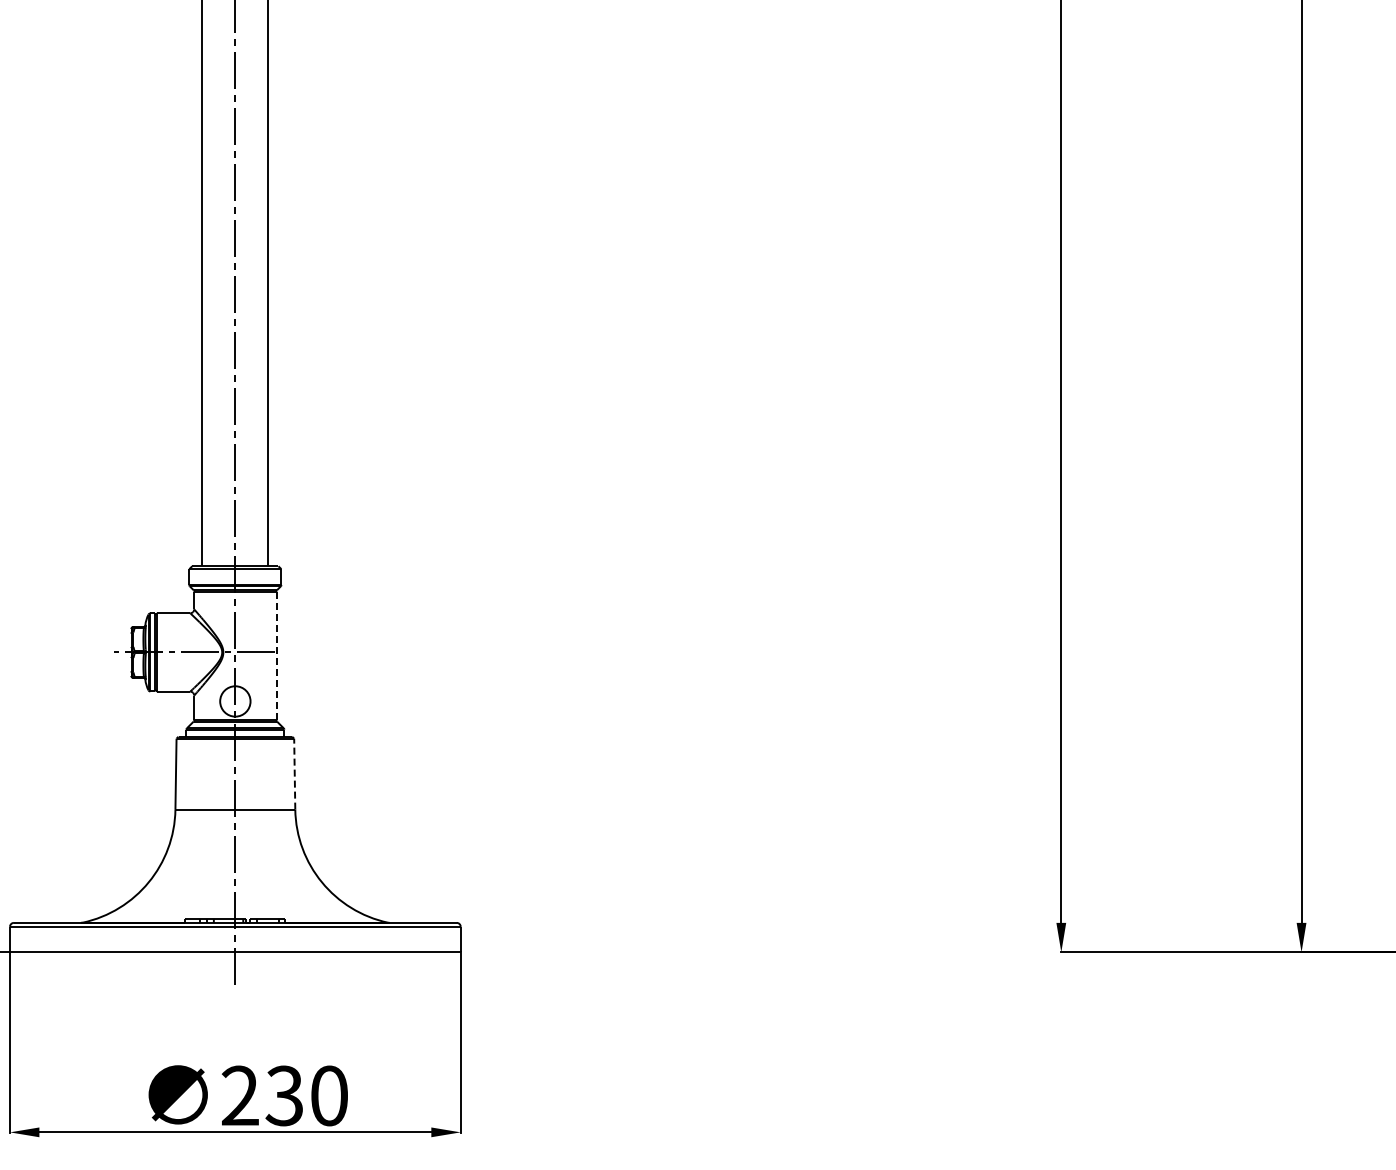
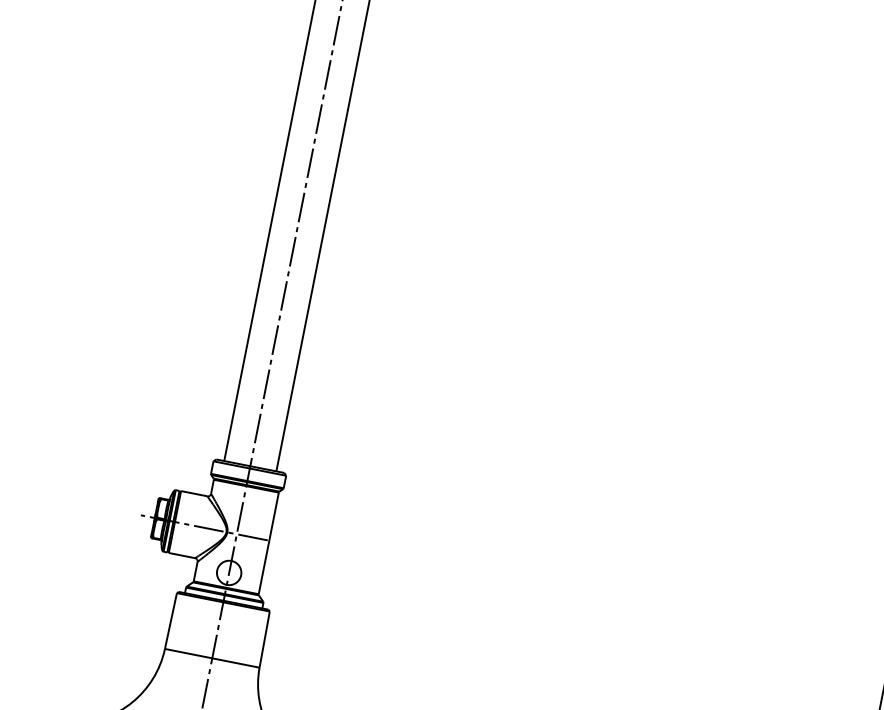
line: (276, 655) -> (268, 543), dashed -> solid
line: (294, 773) -> (264, 639), dashed -> solid

